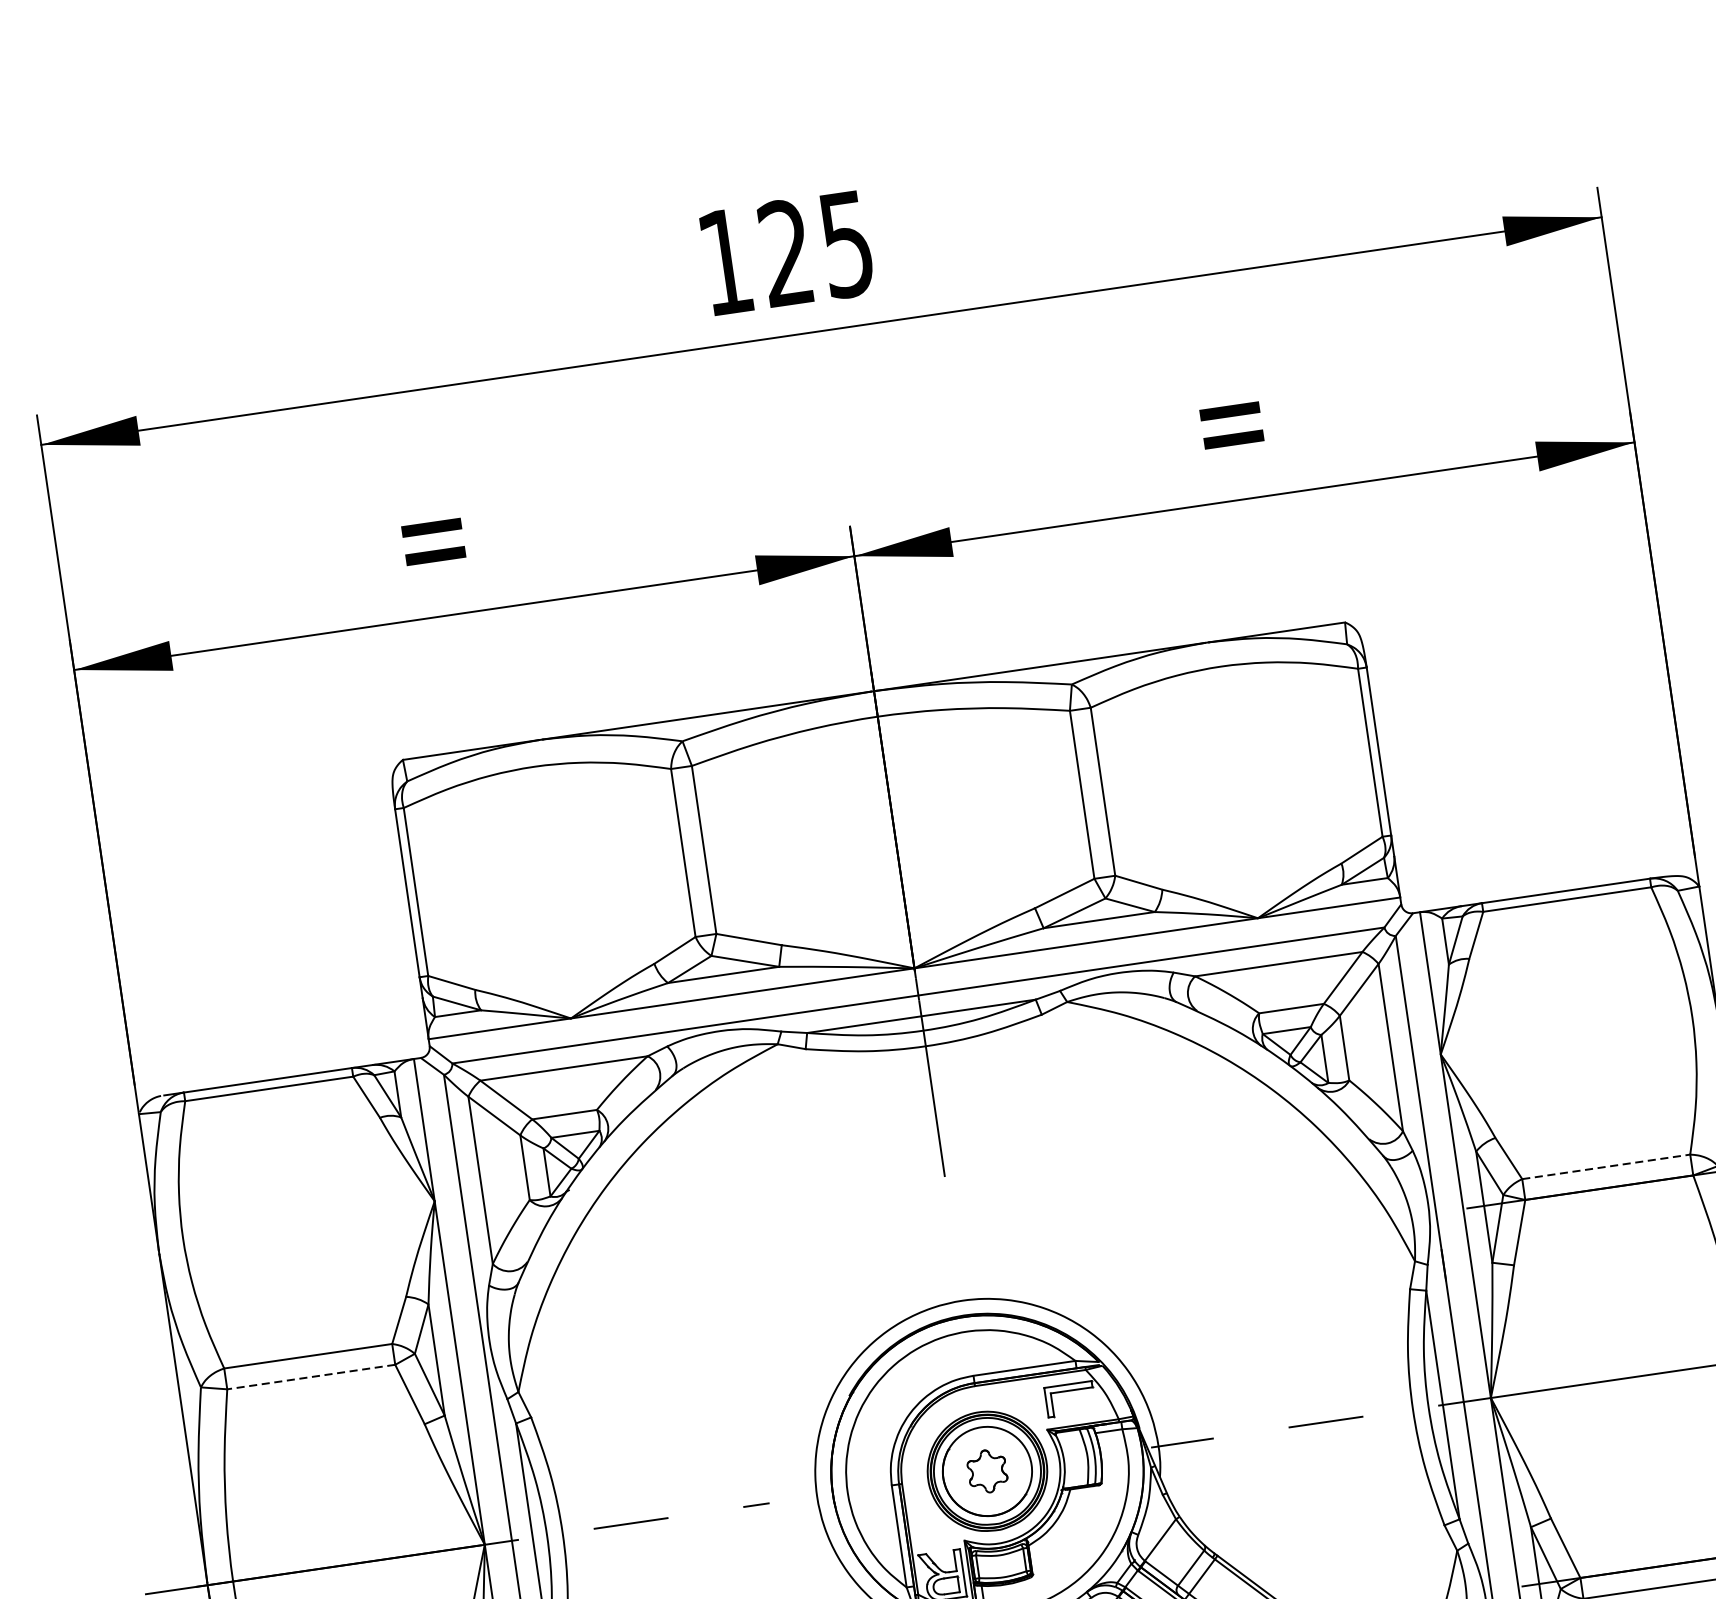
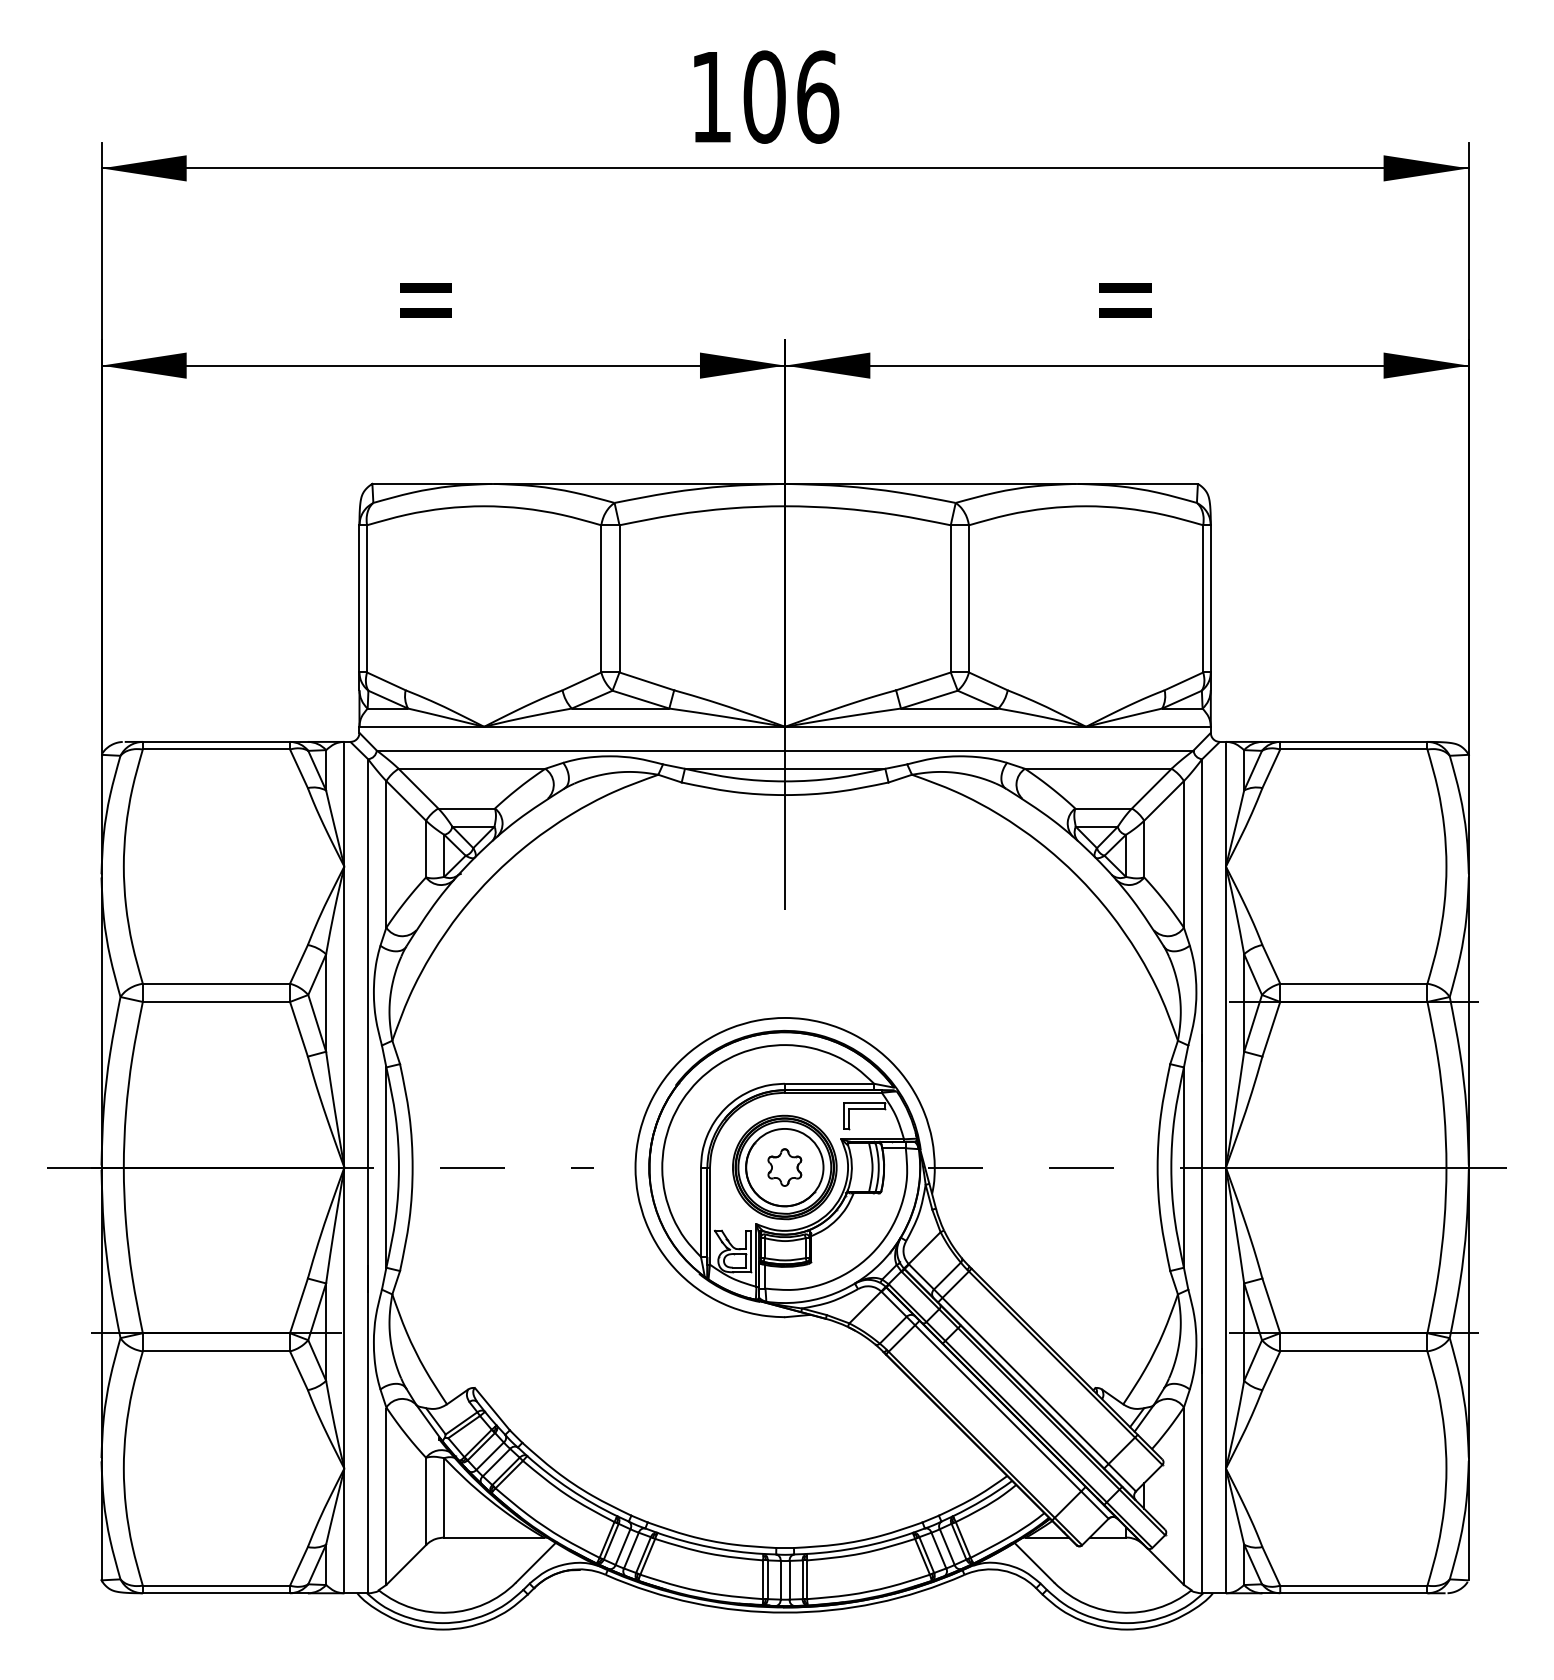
text: (816, 247) -> (791, 96), 125 -> 106
line: (1605, 1166) -> (1353, 983), dashed -> solid
line: (311, 1376) -> (216, 1001), dashed -> solid

